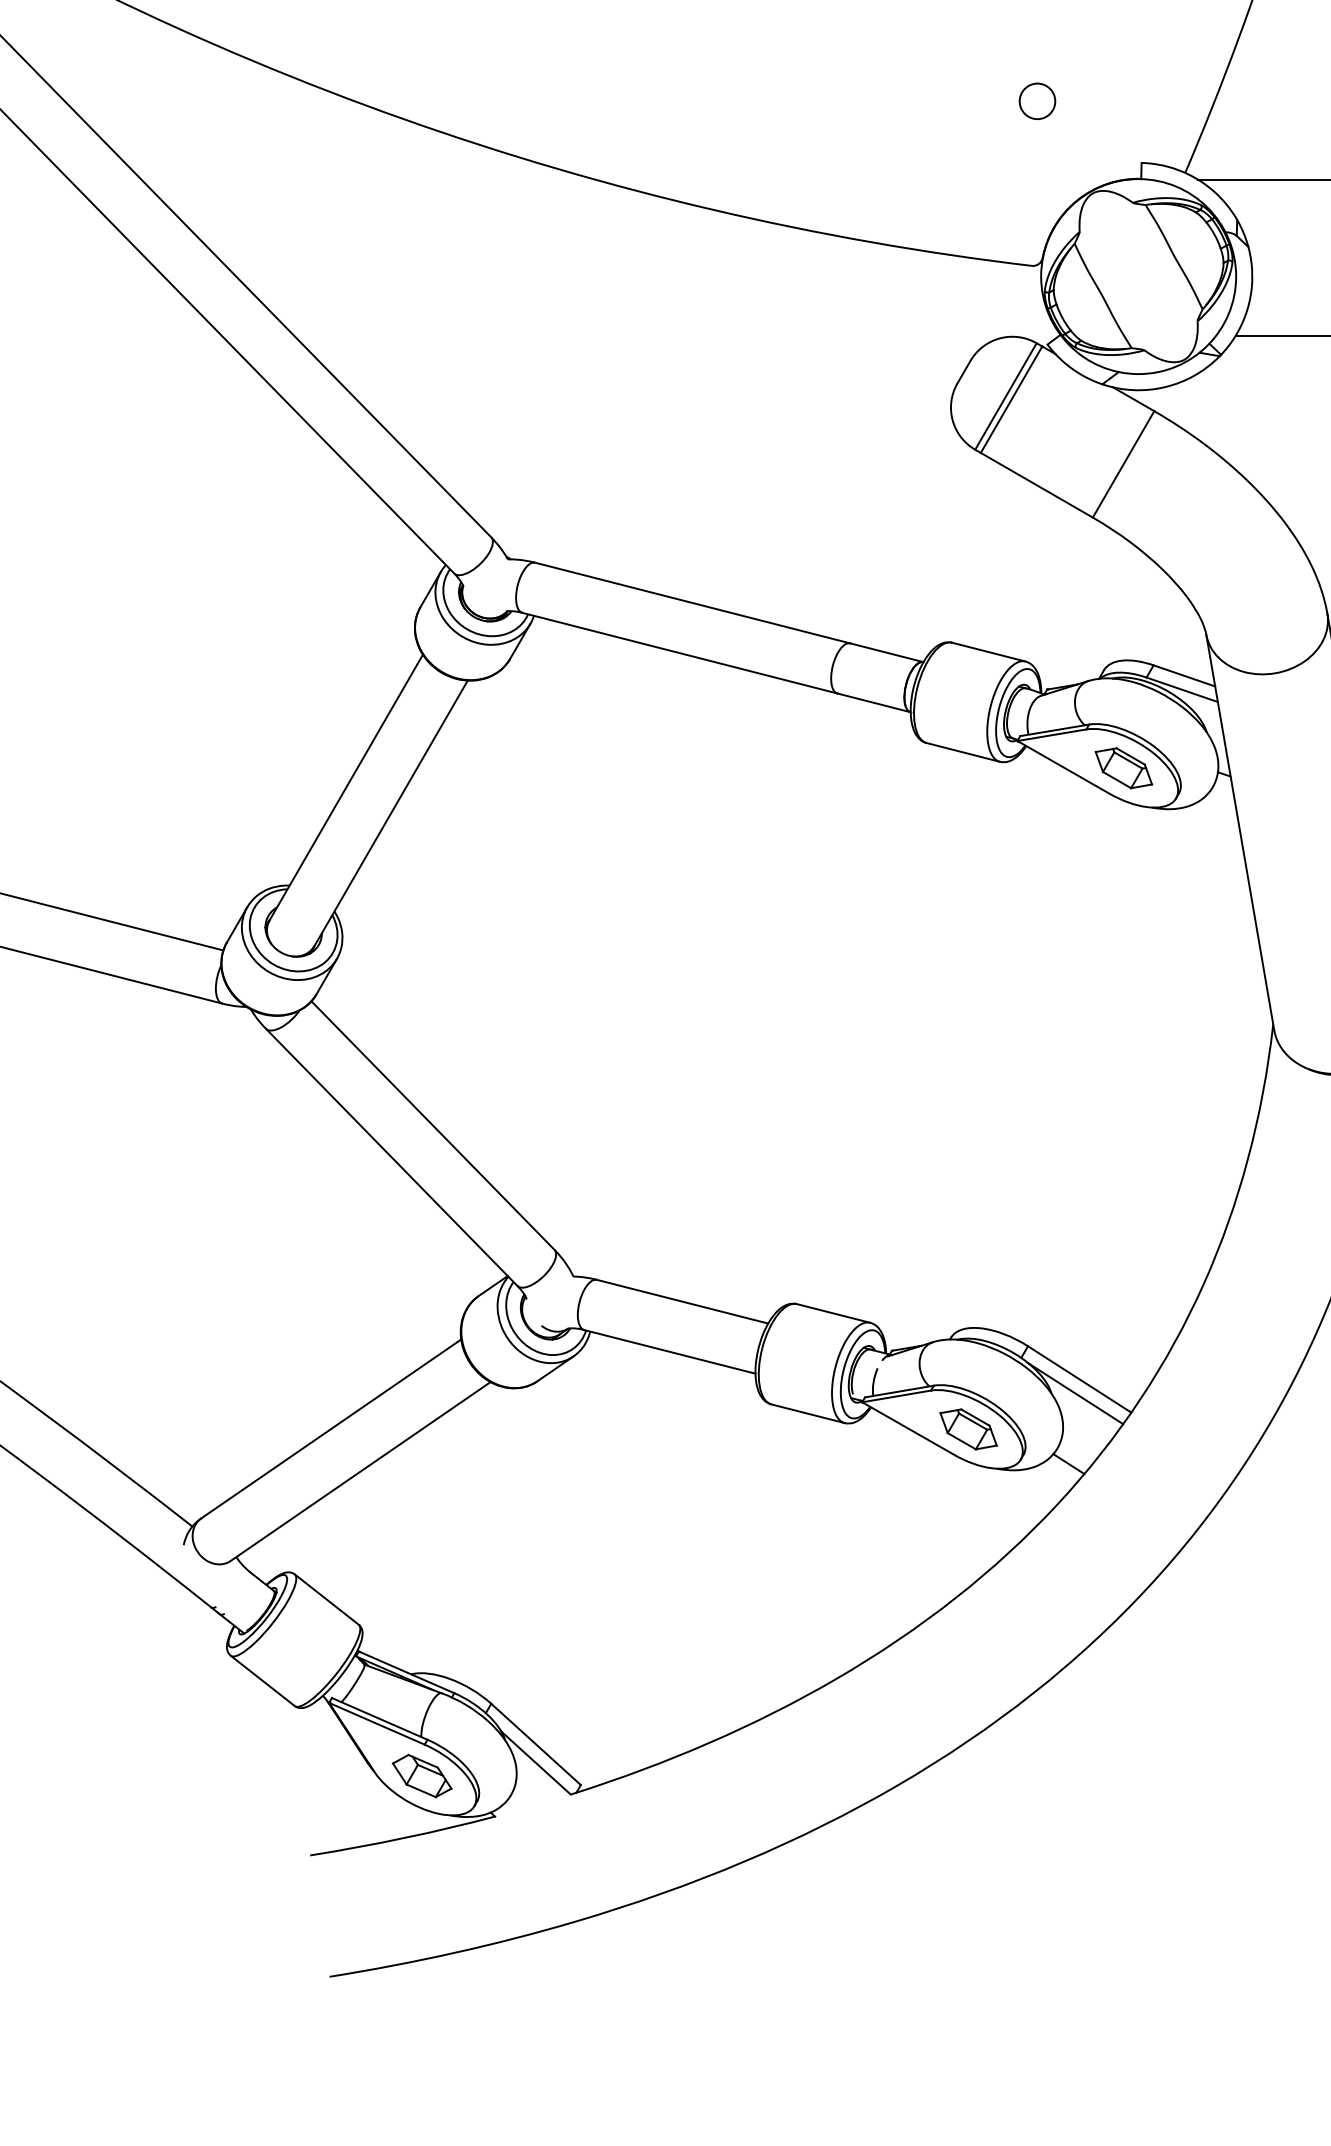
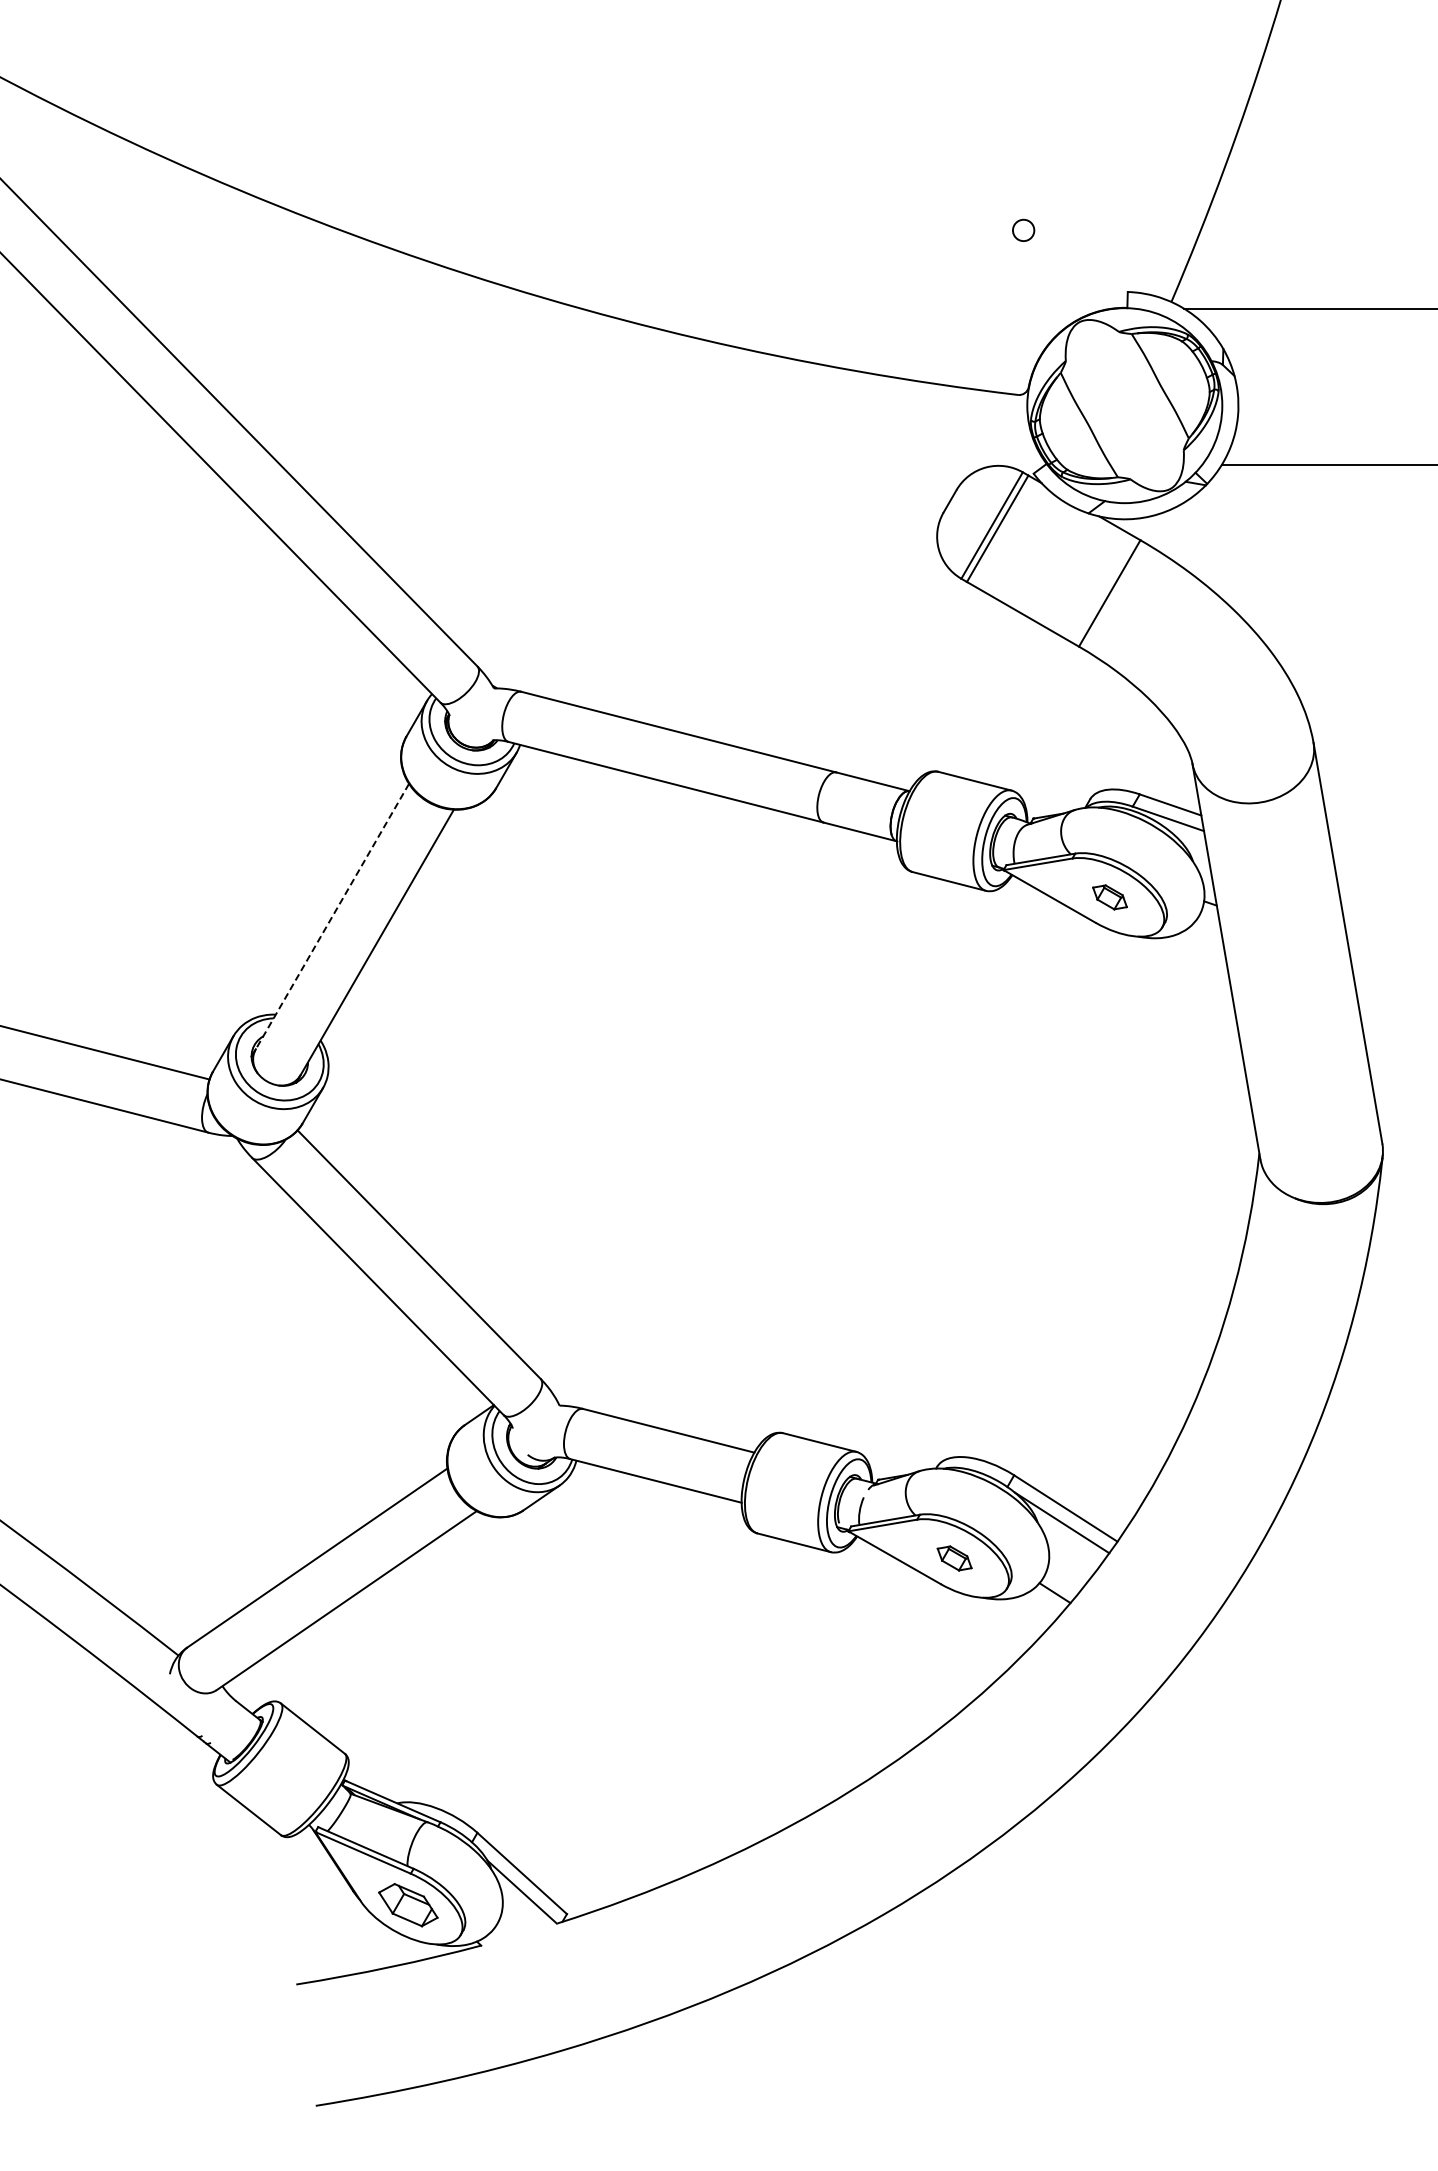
circle: (1037, 101) -> (1023, 230), size x0.6
part: (1123, 768) -> (1109, 897), size x0.6
line: (344, 790) -> (330, 919), solid -> dashed
part: (968, 1429) -> (954, 1558), size x0.6

